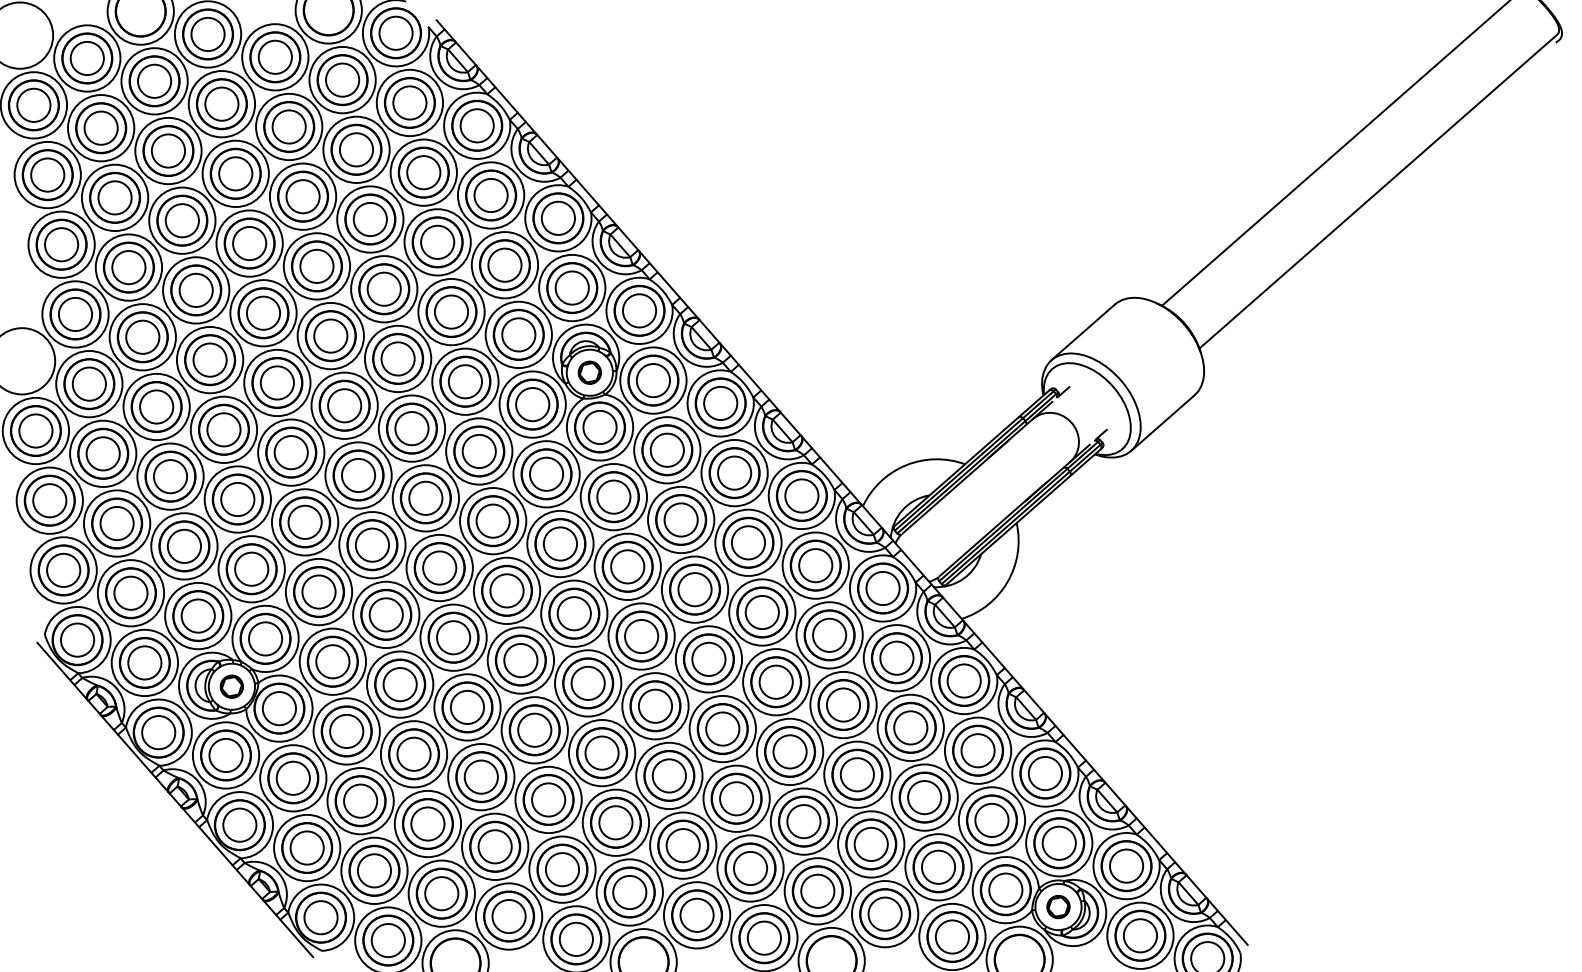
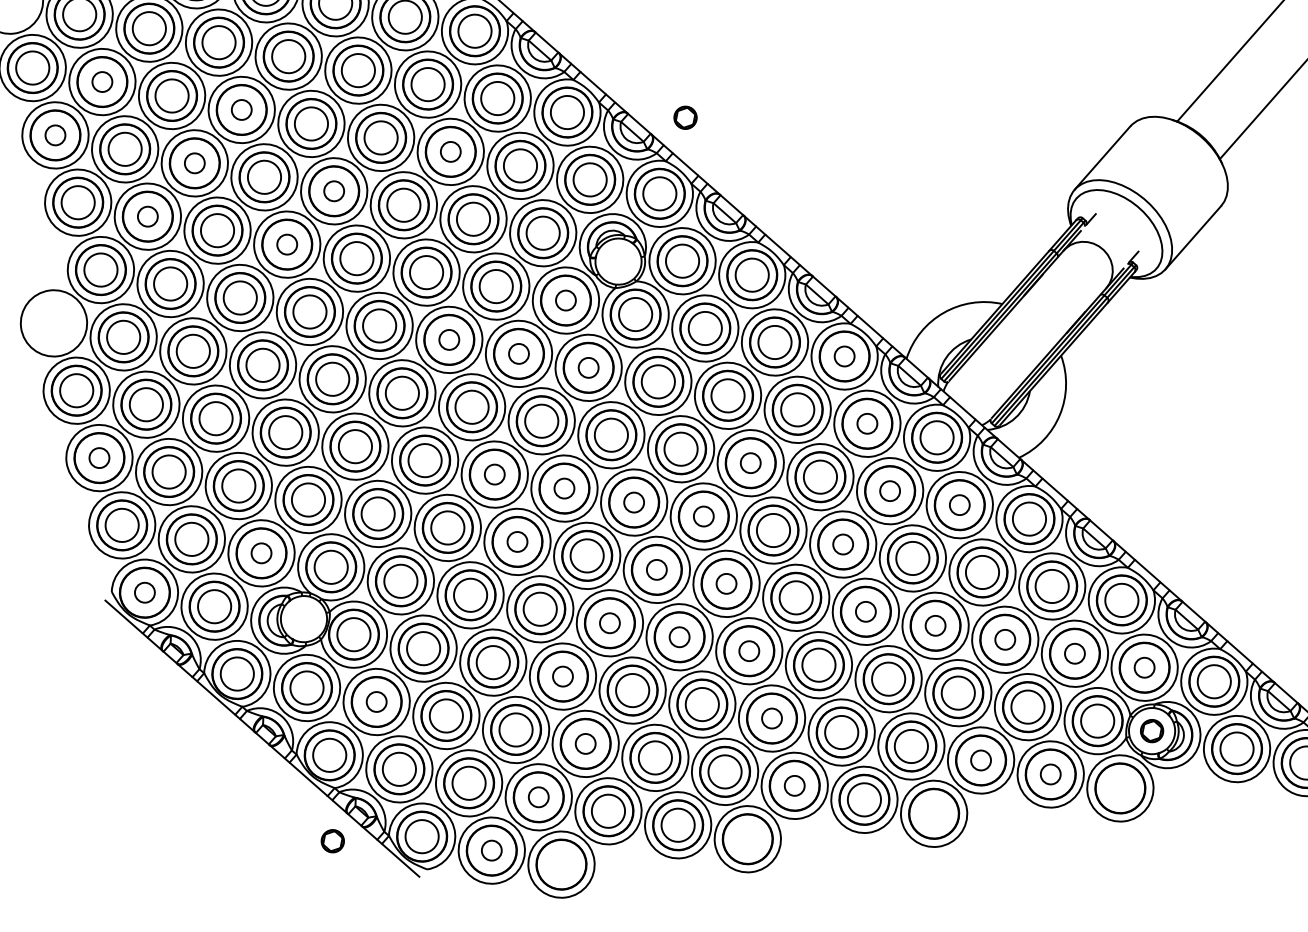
circle: (100, 127) -> (101, 81), size x0.6
circle: (235, 173) -> (241, 109), size x0.6
circle: (47, 174) -> (55, 134), size x0.6
circle: (181, 220) -> (193, 163), size x0.6
circle: (437, 241) -> (450, 151), size x0.6
circle: (316, 265) -> (333, 190), size x0.6
circle: (128, 267) -> (147, 216), size x0.6
circle: (263, 312) -> (287, 243), size x0.6
part: (589, 372) -> (685, 117), moved
circle: (532, 404) -> (565, 300), size x0.6
circle: (411, 428) -> (448, 339), size x0.6
circle: (478, 451) -> (518, 354), size x0.6
circle: (546, 473) -> (588, 367), size x0.6
circle: (801, 495) -> (844, 356), size x0.6
circle: (49, 500) -> (99, 457), size x0.6
circle: (815, 565) -> (867, 423), size x0.6
circle: (439, 567) -> (494, 474), size x0.6
circle: (694, 589) -> (750, 463), size x0.6
circle: (506, 590) -> (563, 488), size x0.6
circle: (573, 613) -> (633, 502), size x0.6
circle: (197, 615) -> (260, 552), size x0.6
circle: (829, 634) -> (889, 490), size x0.6
circle: (641, 636) -> (703, 516), size x0.6
circle: (453, 637) -> (517, 541), size x0.6
circle: (77, 639) -> (144, 592), size x0.6
circle: (896, 657) -> (959, 504), size x0.6
circle: (775, 681) -> (842, 543), size x0.6
circle: (587, 683) -> (656, 570), size x0.6
part: (231, 686) -> (332, 841), moved
circle: (655, 705) -> (726, 583), size x0.6
circle: (534, 729) -> (609, 622), size x0.6
circle: (789, 751) -> (865, 611), size x0.6
circle: (601, 752) -> (678, 636), size x0.6
circle: (856, 774) -> (934, 625), size x0.6
circle: (668, 775) -> (748, 650), size x0.6
circle: (480, 776) -> (562, 676), size x0.6
circle: (292, 777) -> (375, 701), size x0.6
circle: (924, 797) -> (1005, 639), size x0.6
circle: (991, 820) -> (1074, 653), size x0.6
circle: (1058, 842) -> (1143, 667), size x0.6
circle: (682, 845) -> (771, 718), size x0.6
circle: (494, 846) -> (584, 743), size x0.6
circle: (441, 893) -> (538, 797), size x0.6
circle: (884, 913) -> (980, 759), size x0.6
circle: (696, 914) -> (794, 785), size x0.6
circle: (952, 936) -> (1050, 773), size x0.6
circle: (387, 940) -> (490, 850), size x0.6

